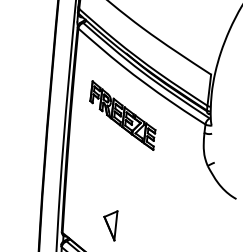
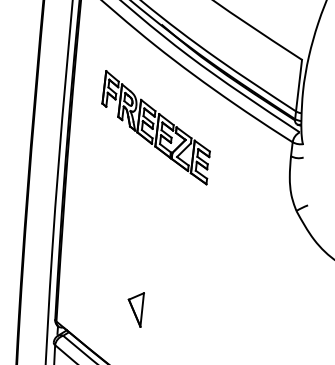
part: (110, 225) -> (135, 309), size x0.7

